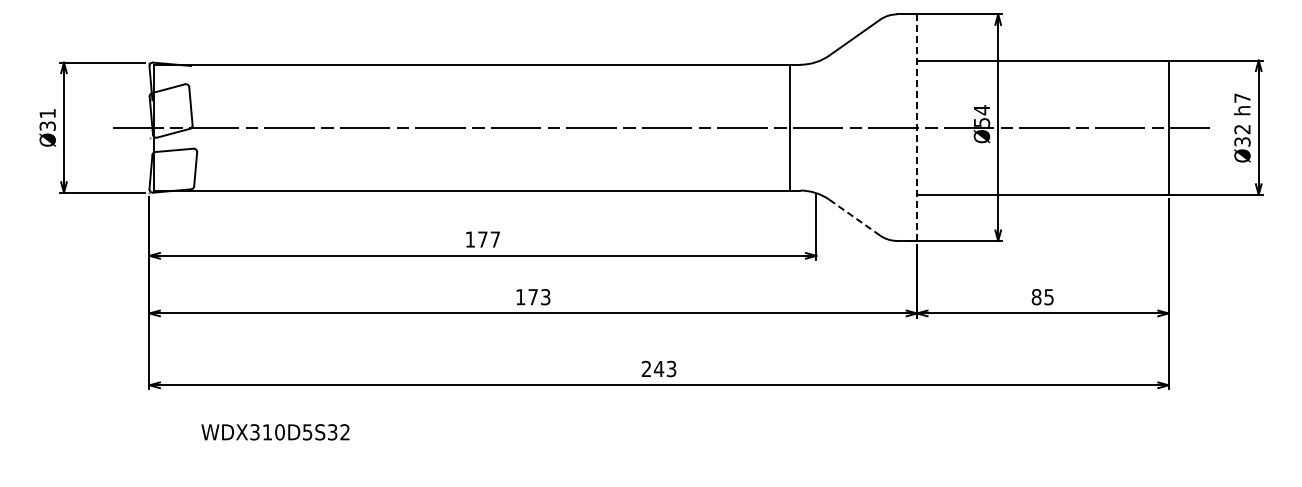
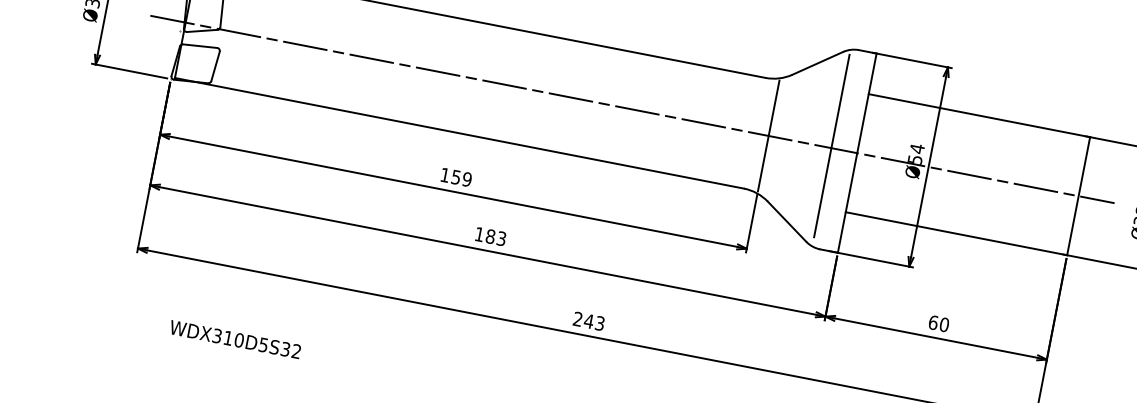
line: (887, 124) -> (831, 145), added
line: (790, 127) -> (768, 135), moved
line: (917, 127) -> (857, 153), dashed -> solid
line: (854, 217) -> (786, 221), dashed -> solid
text: (489, 239) -> (462, 178), 177 -> 159
text: (533, 297) -> (490, 236), 173 -> 183
text: (1042, 297) -> (938, 324), 85 -> 60
text: (275, 432) -> (235, 339), moved

